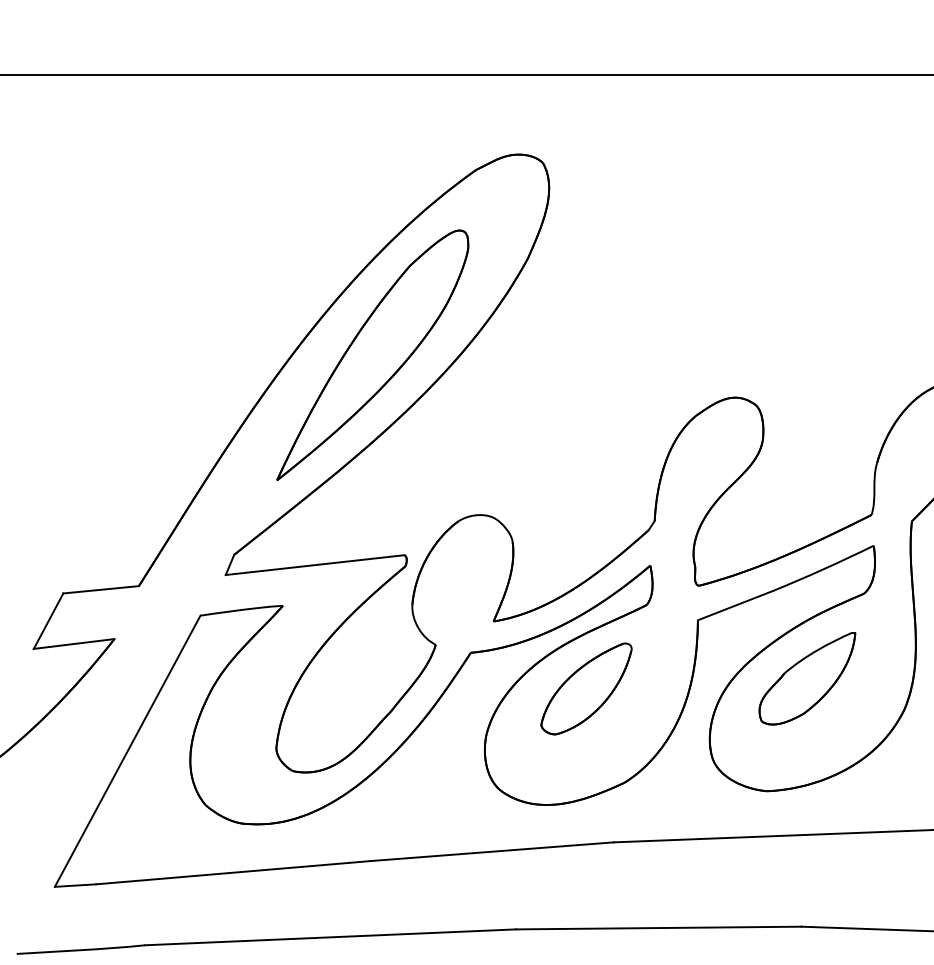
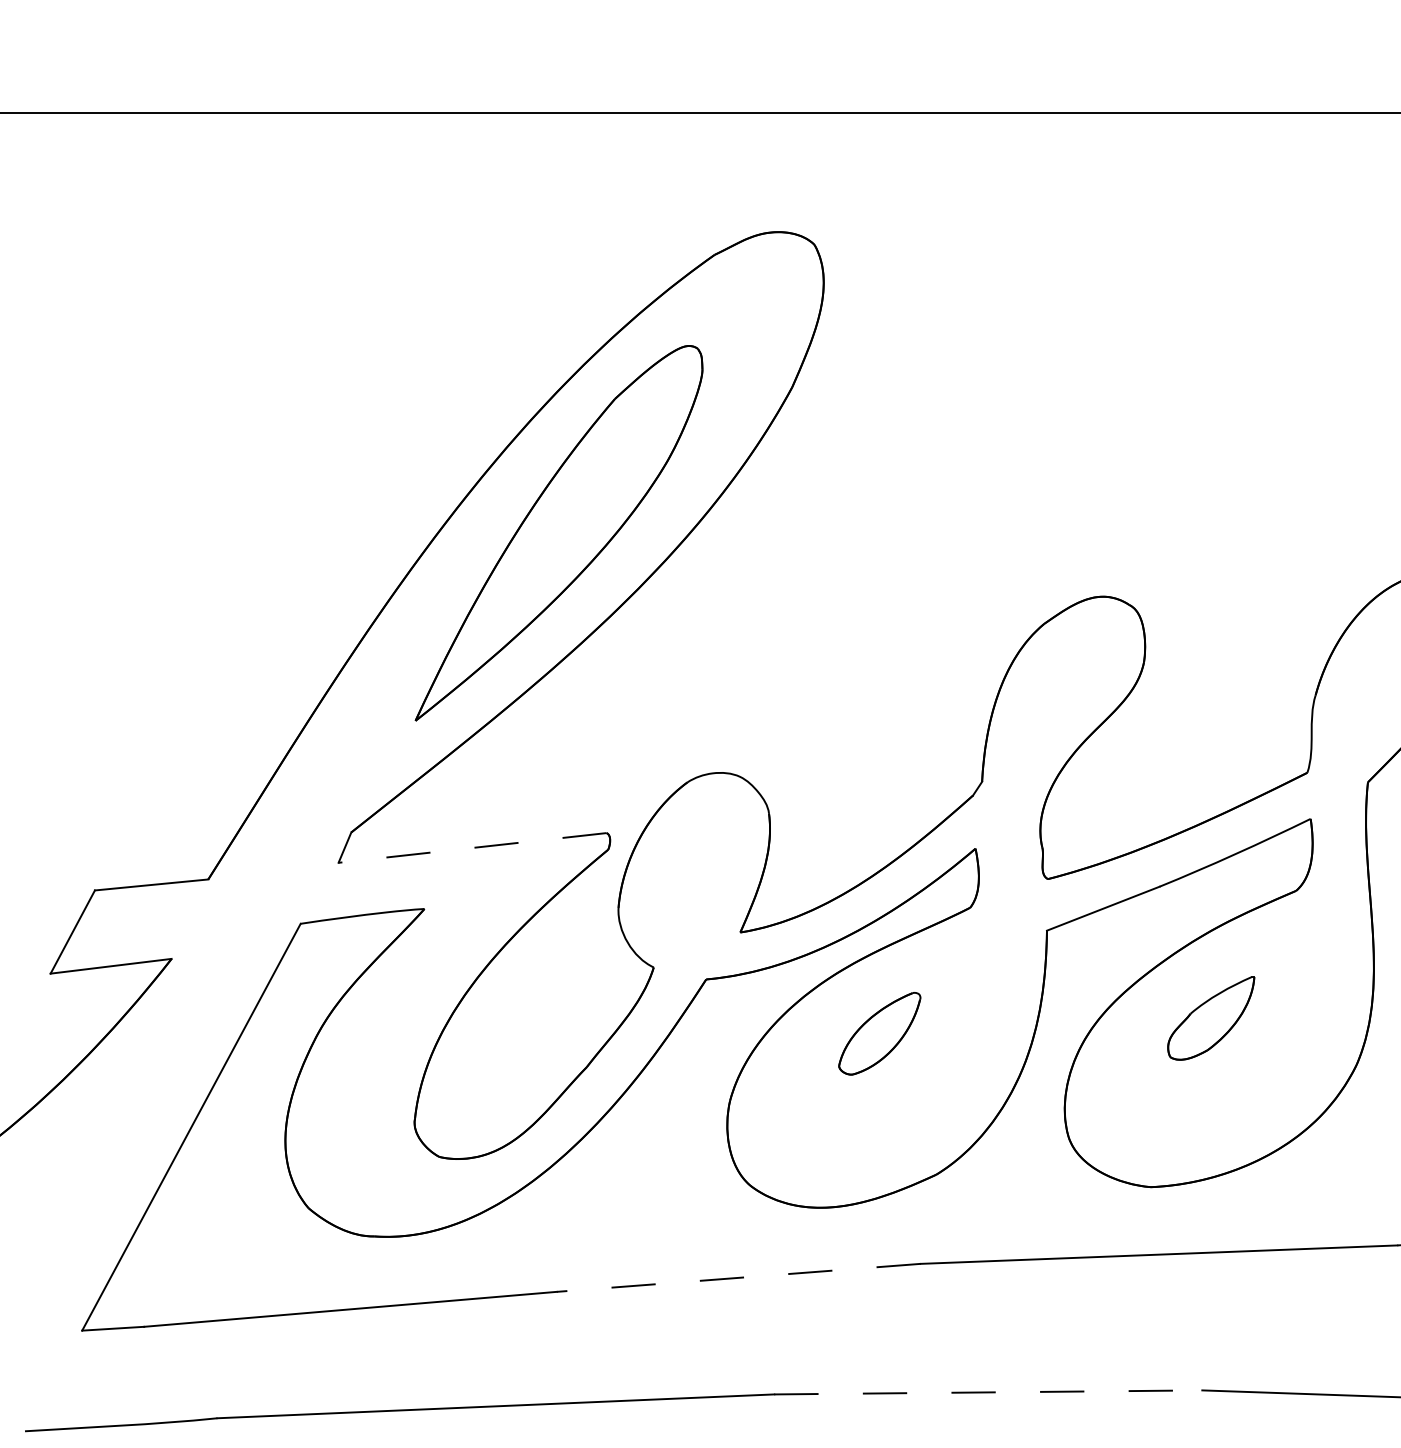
line: (315, 565) -> (473, 848), solid -> dashed
part: (807, 678) -> (1211, 1018), size x0.6
part: (586, 688) -> (879, 1033), size x0.6
line: (492, 851) -> (738, 1277), solid -> dashed
line: (658, 928) -> (987, 1393), solid -> dashed

